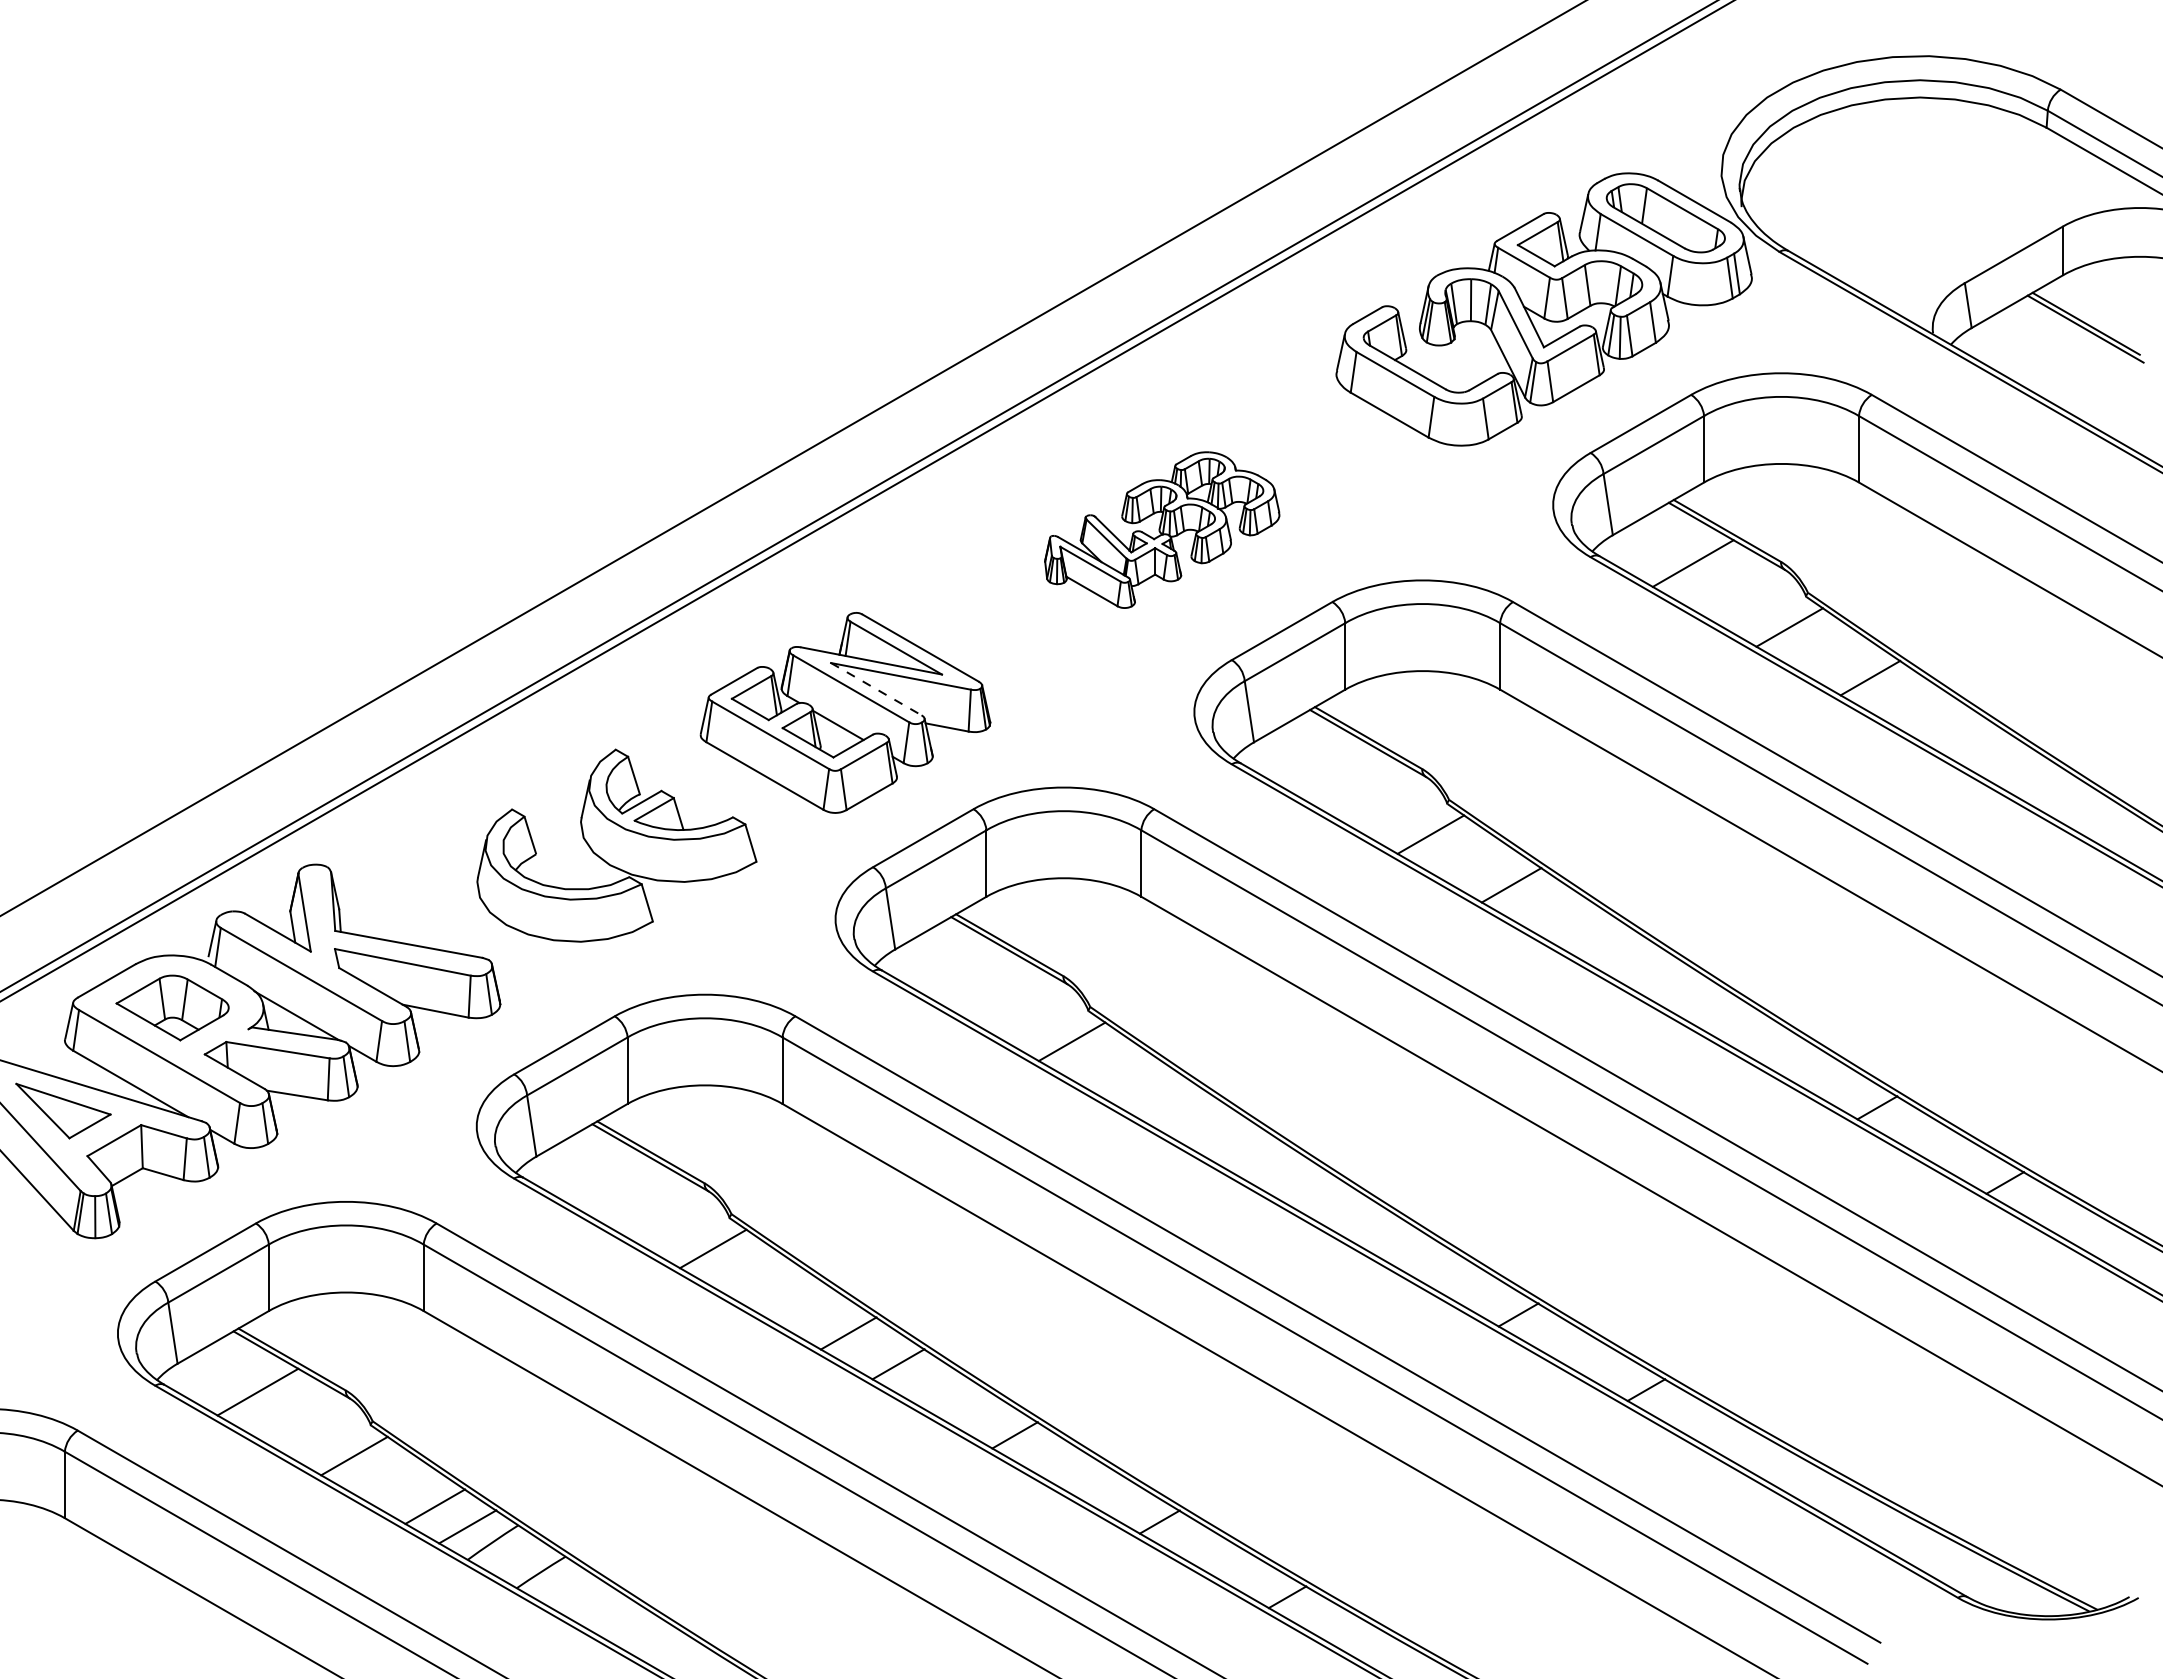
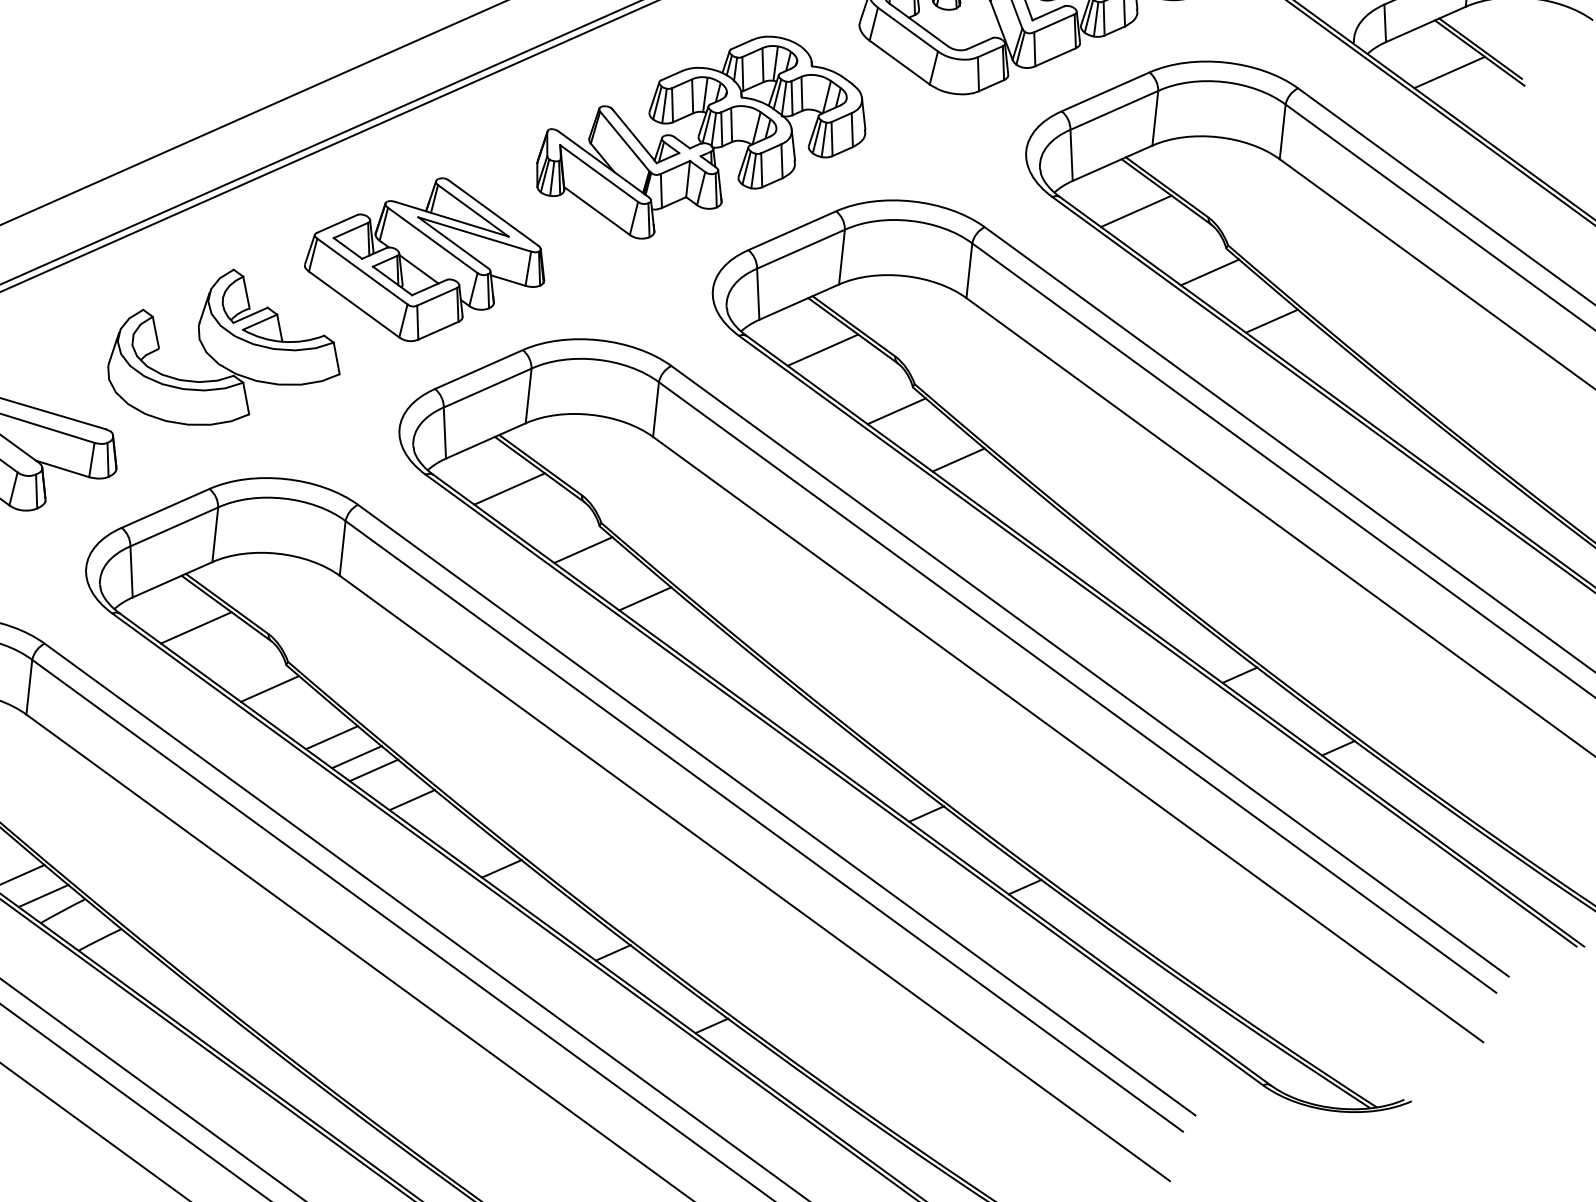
line: (2051, 356) -> (1449, 72), added
part: (1162, 529) -> (702, 136), size x1.67
line: (876, 689) -> (453, 243), dashed -> solid
line: (1334, 770) -> (823, 350), added
line: (975, 977) -> (509, 488), added
line: (1152, 1092) -> (645, 598), added
line: (616, 1184) -> (196, 627), added
line: (793, 1299) -> (331, 737), added
line: (826, 1319) -> (356, 756), added

